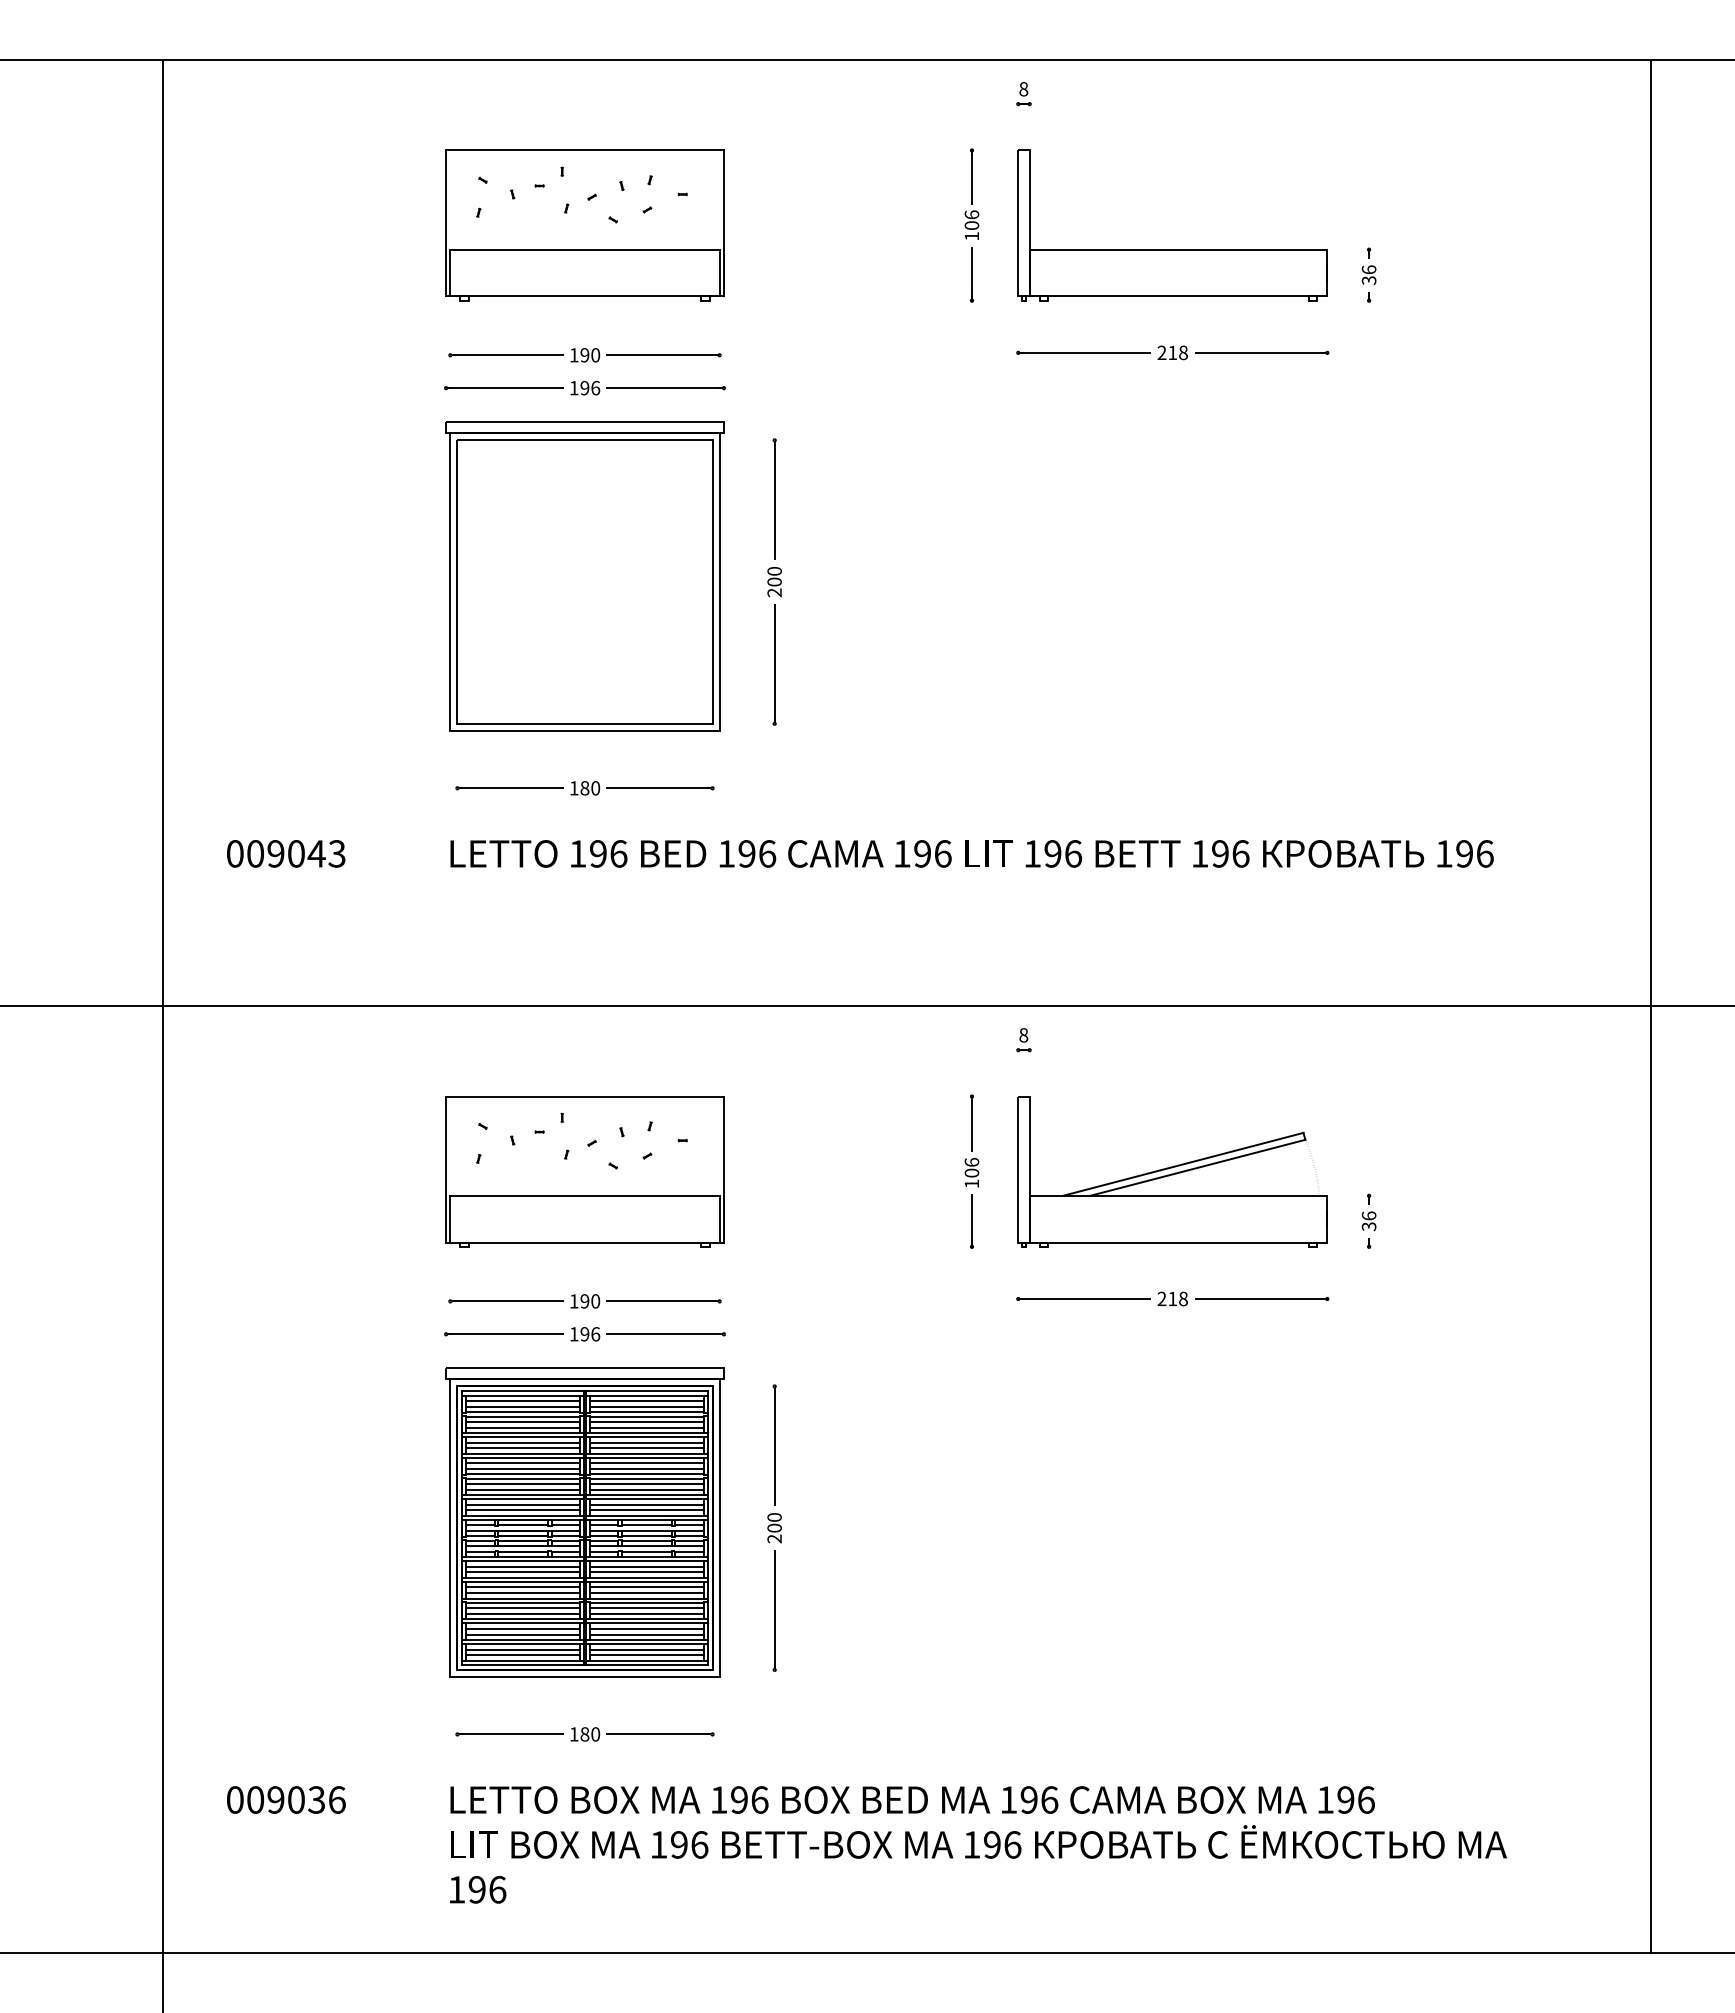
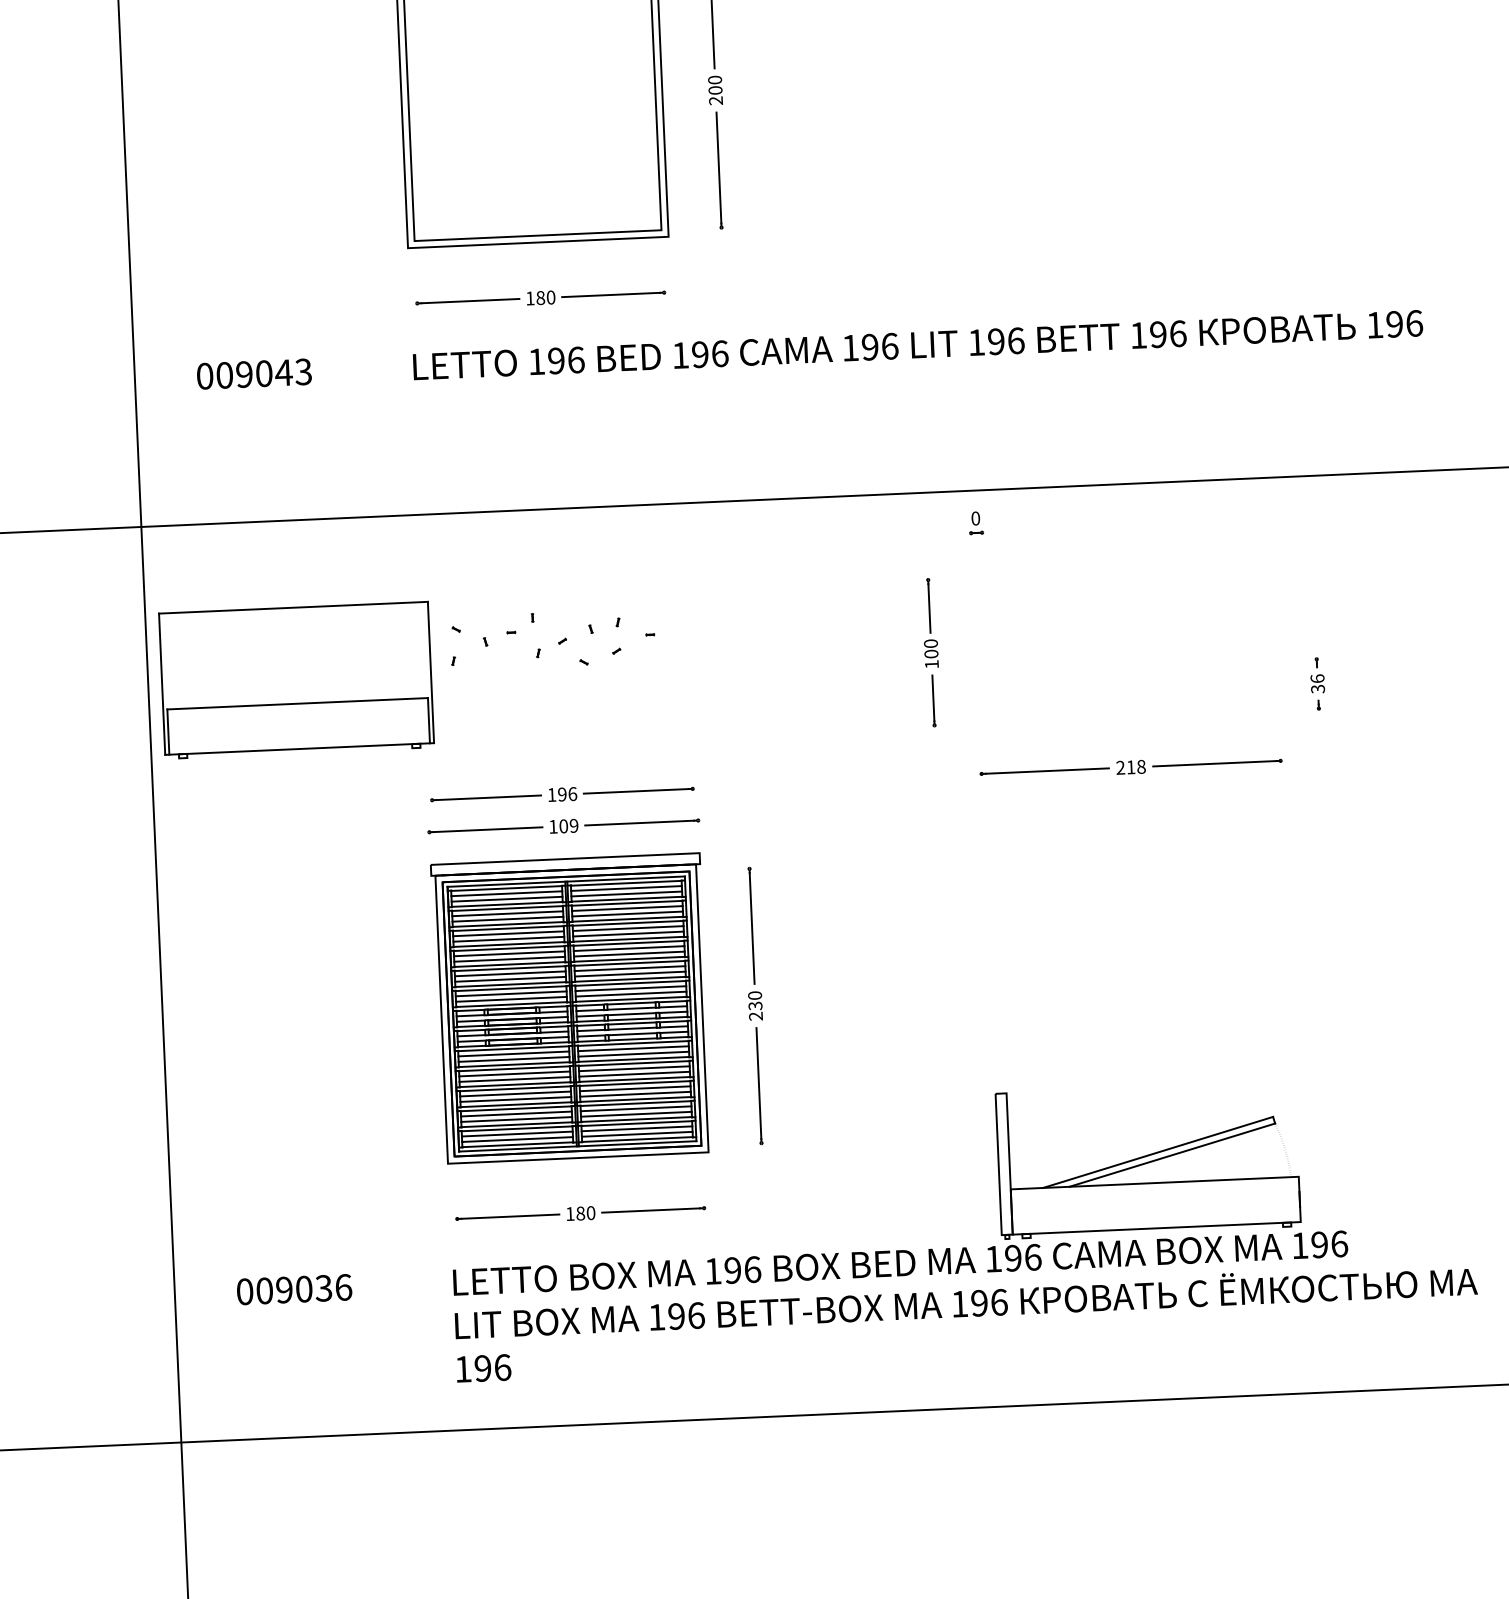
text: (1023, 1035) -> (975, 518), 8 -> 0
text: (971, 1161) -> (930, 642), 106 -> 100
part: (584, 1171) -> (296, 680), moved
part: (1172, 1171) -> (1147, 1159), moved
text: (595, 1301) -> (572, 794), 190 -> 196
text: (590, 1334) -> (569, 826), 196 -> 109
text: (774, 1527) -> (755, 1005), 200 -> 230

